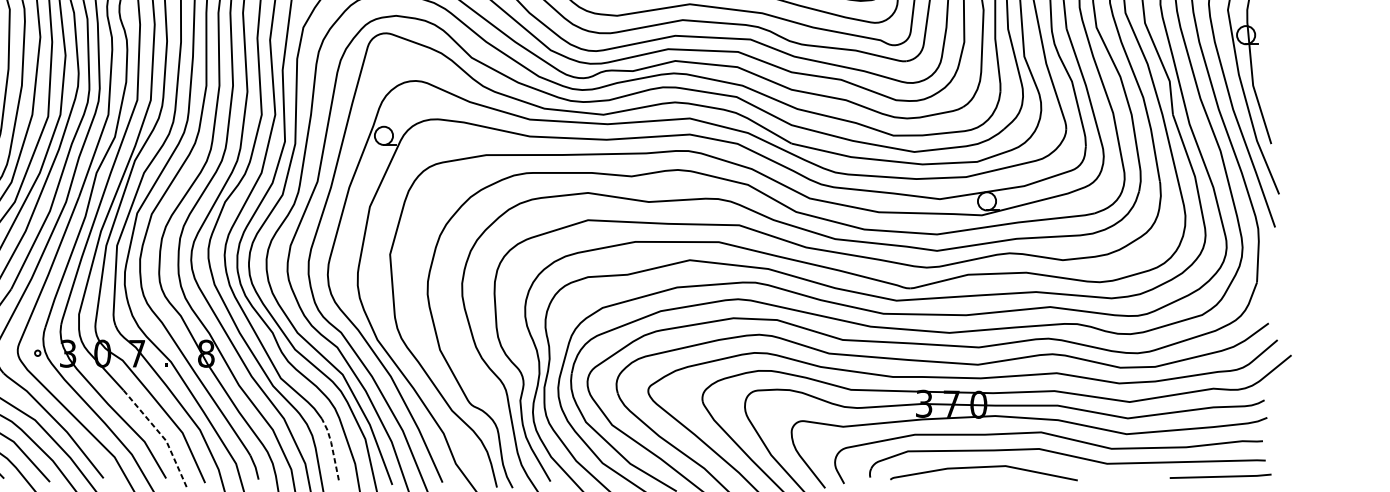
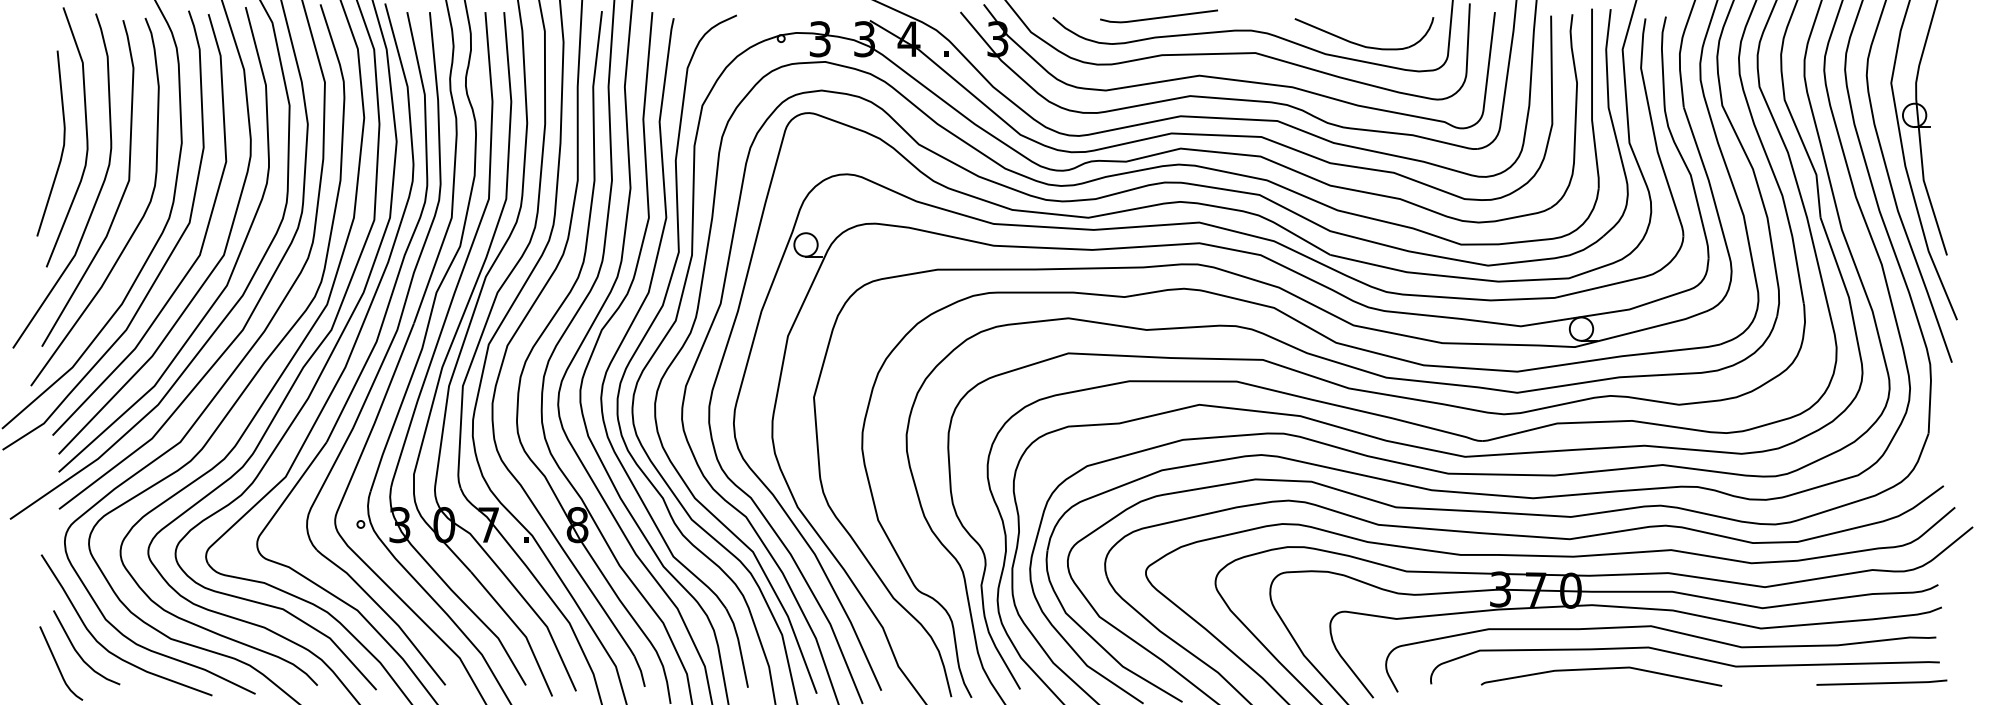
line: (161, 434) -> (519, 629), dashed -> solid
line: (332, 447) -> (739, 645), dashed -> solid
curve: (983, 467) -> (1601, 669), moved

